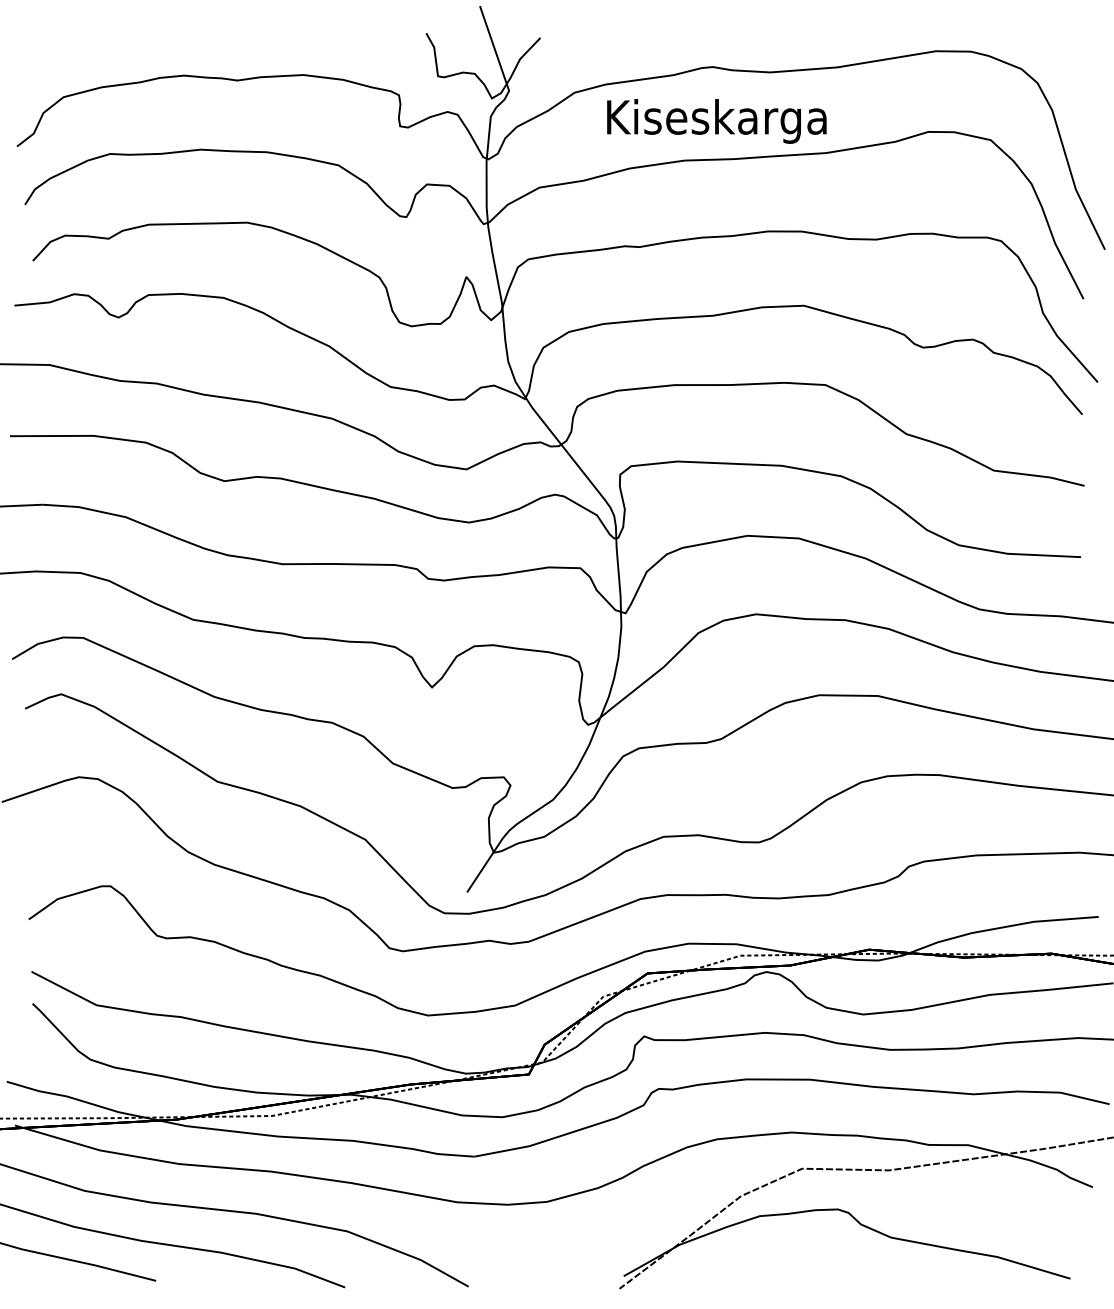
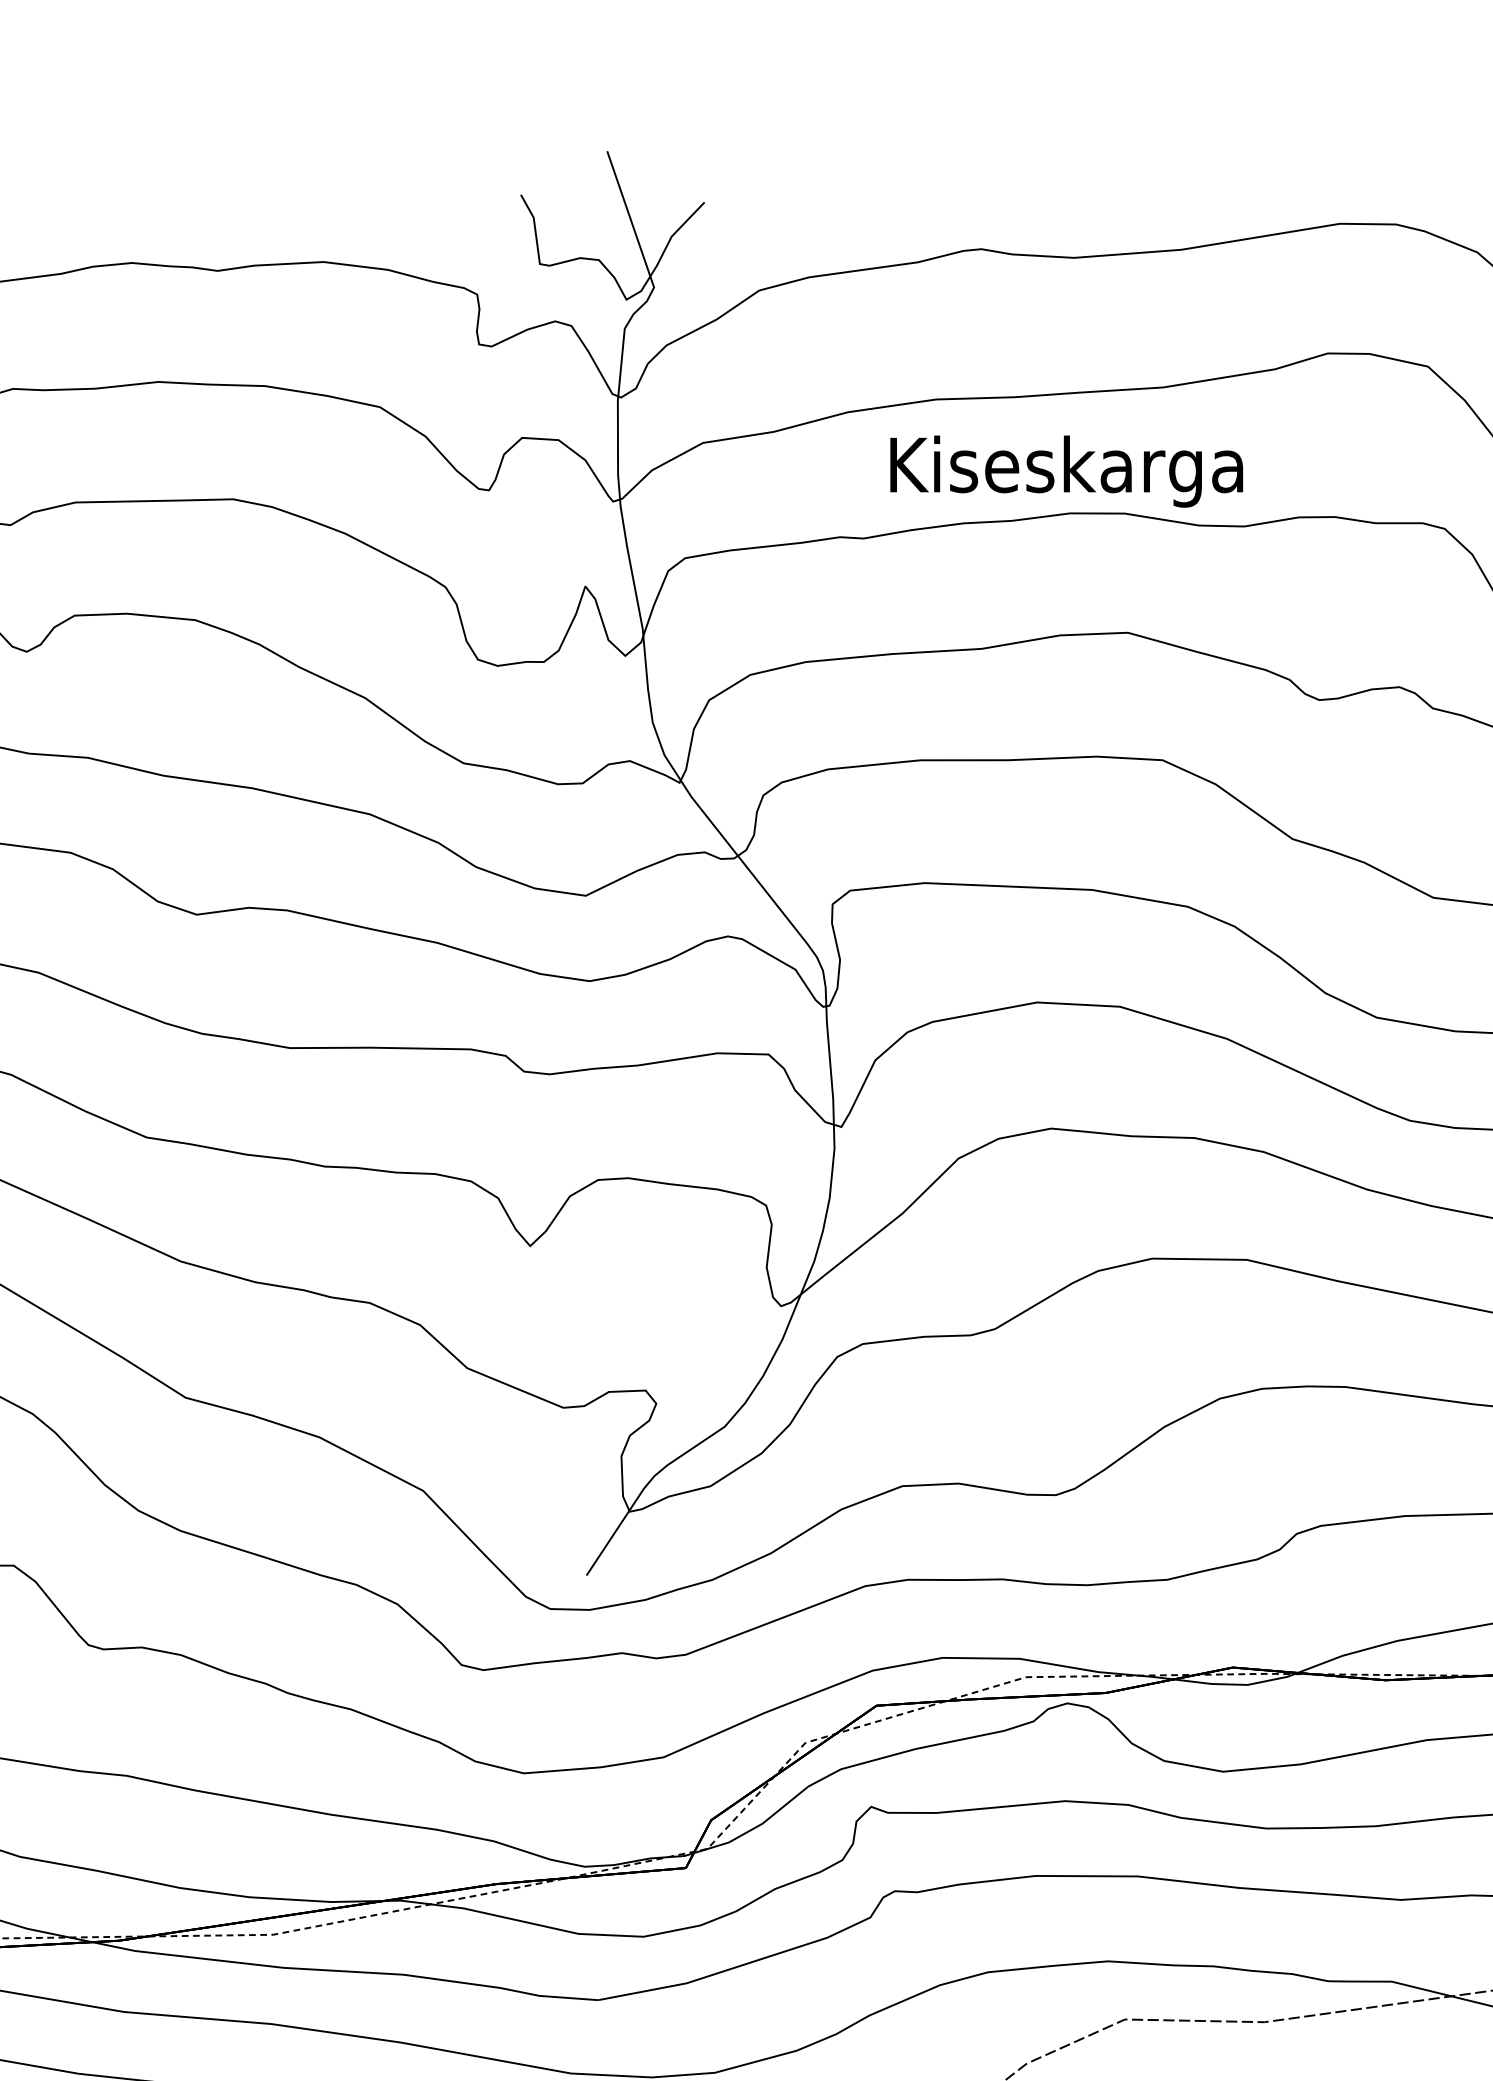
text: (716, 121) -> (1066, 471), moved

